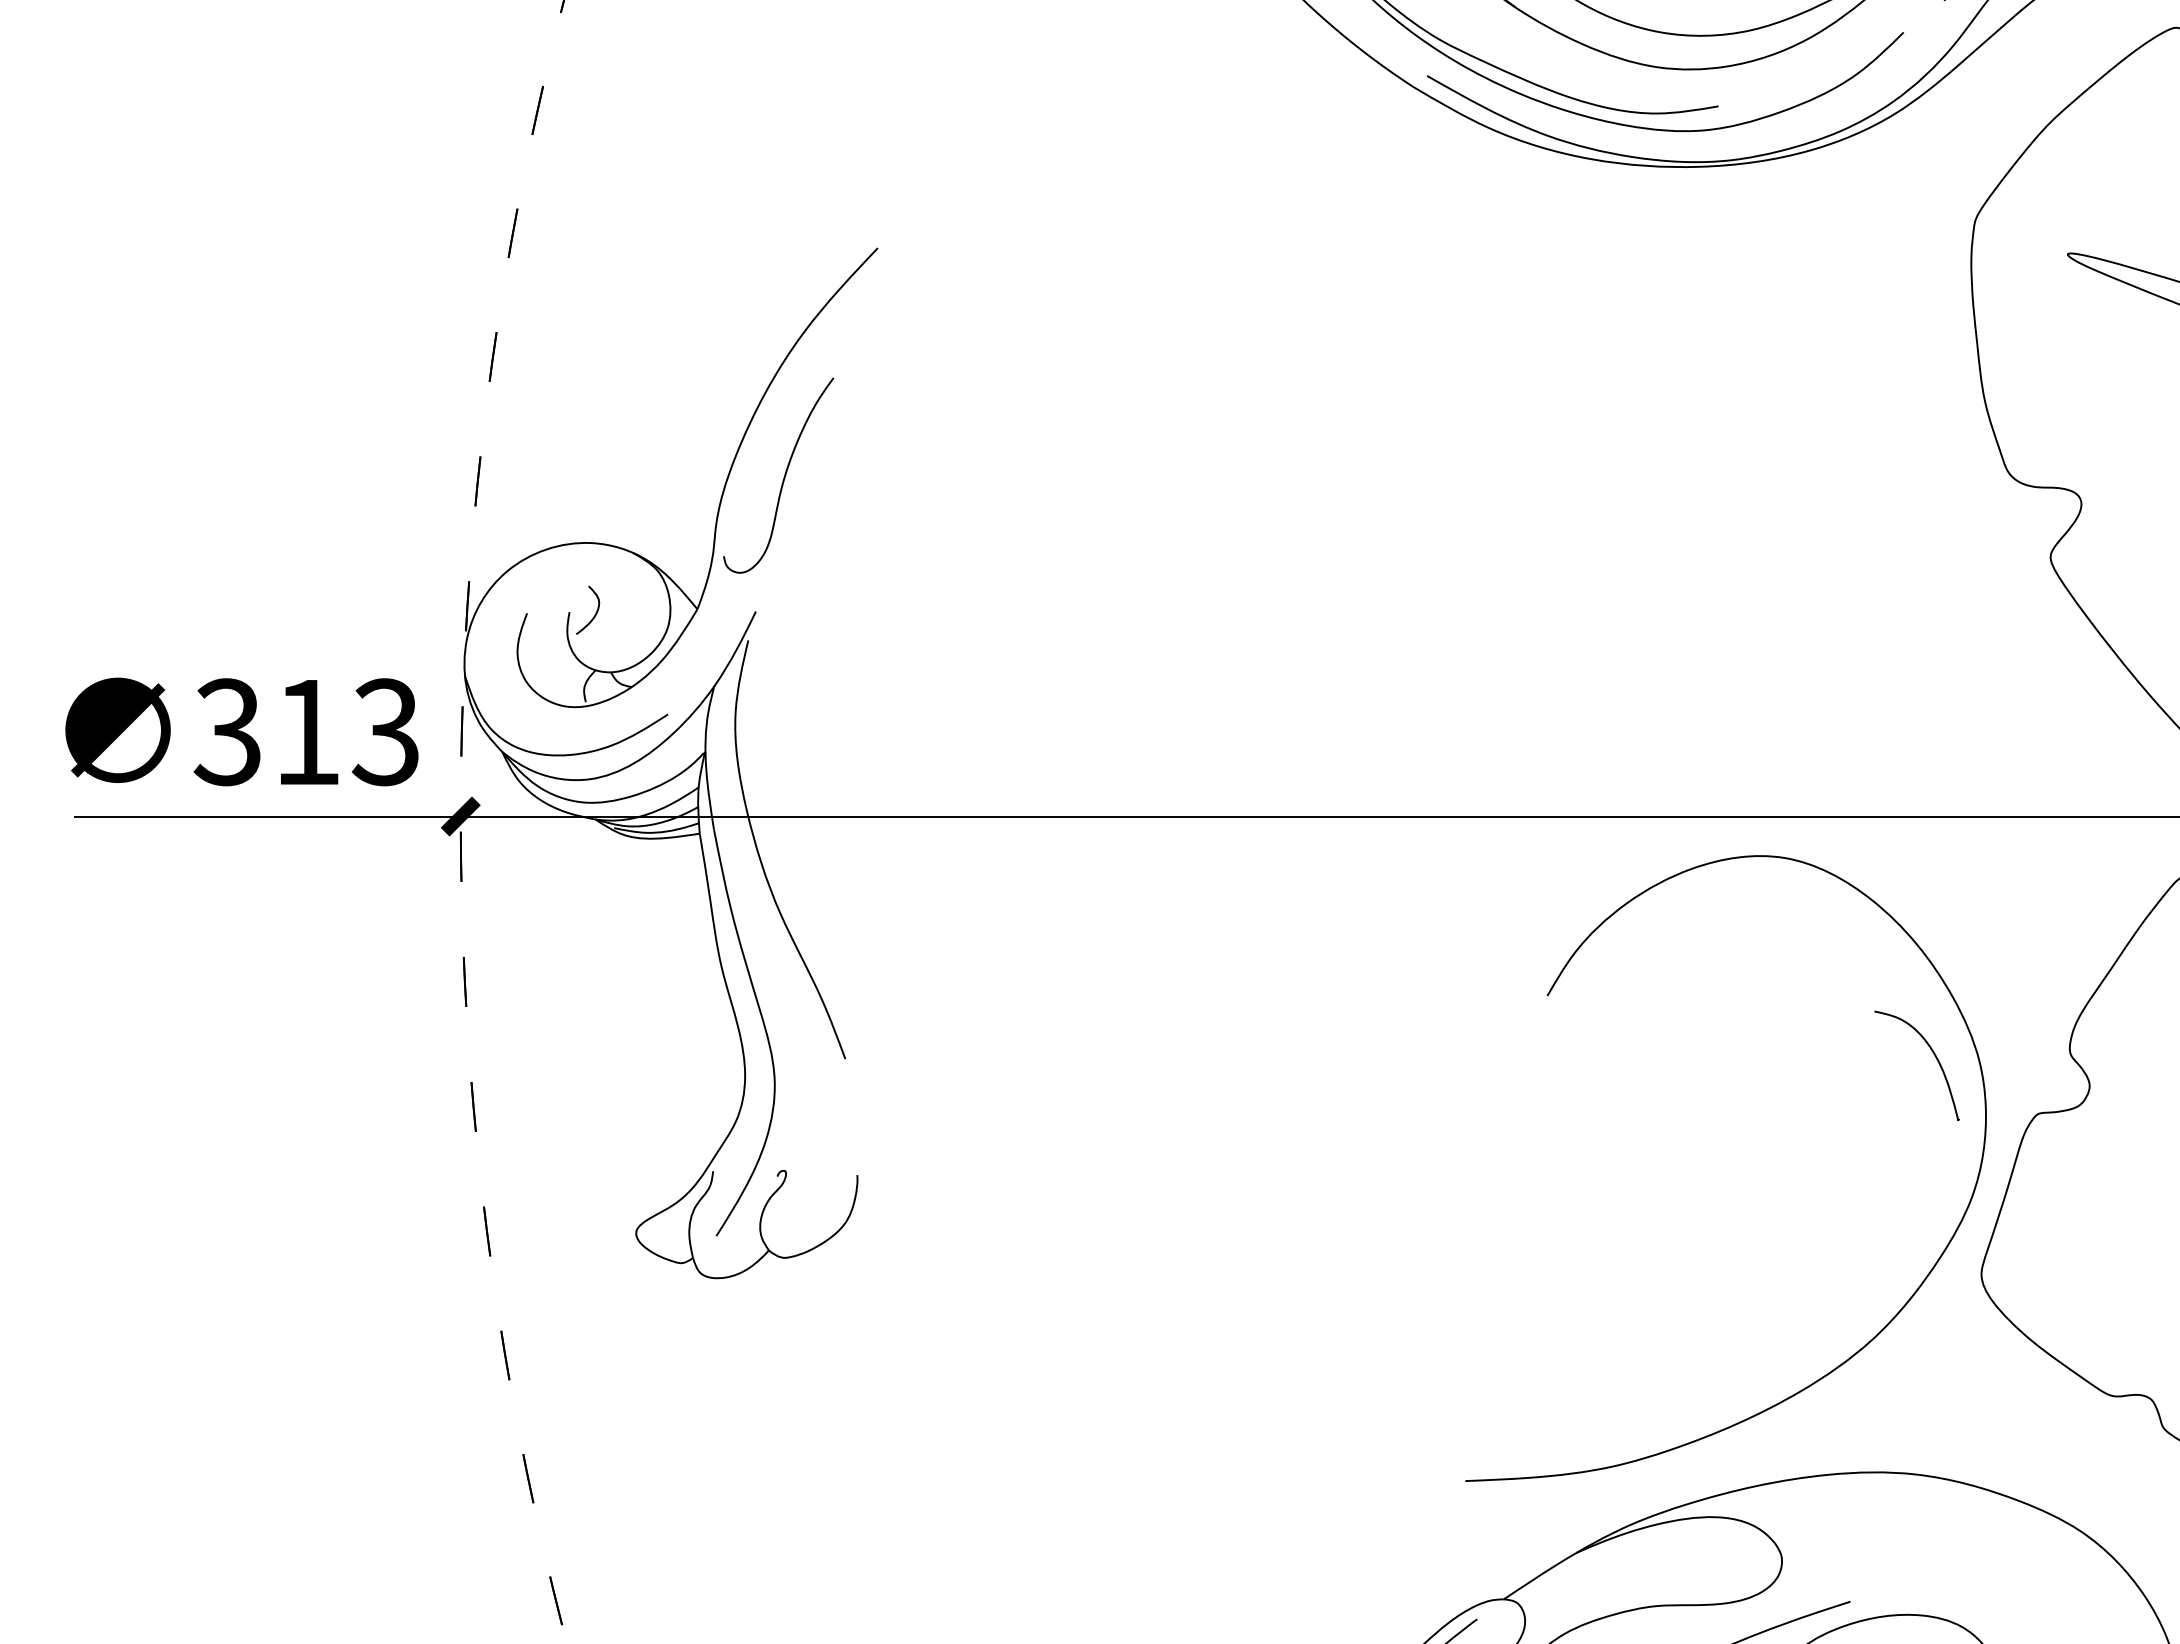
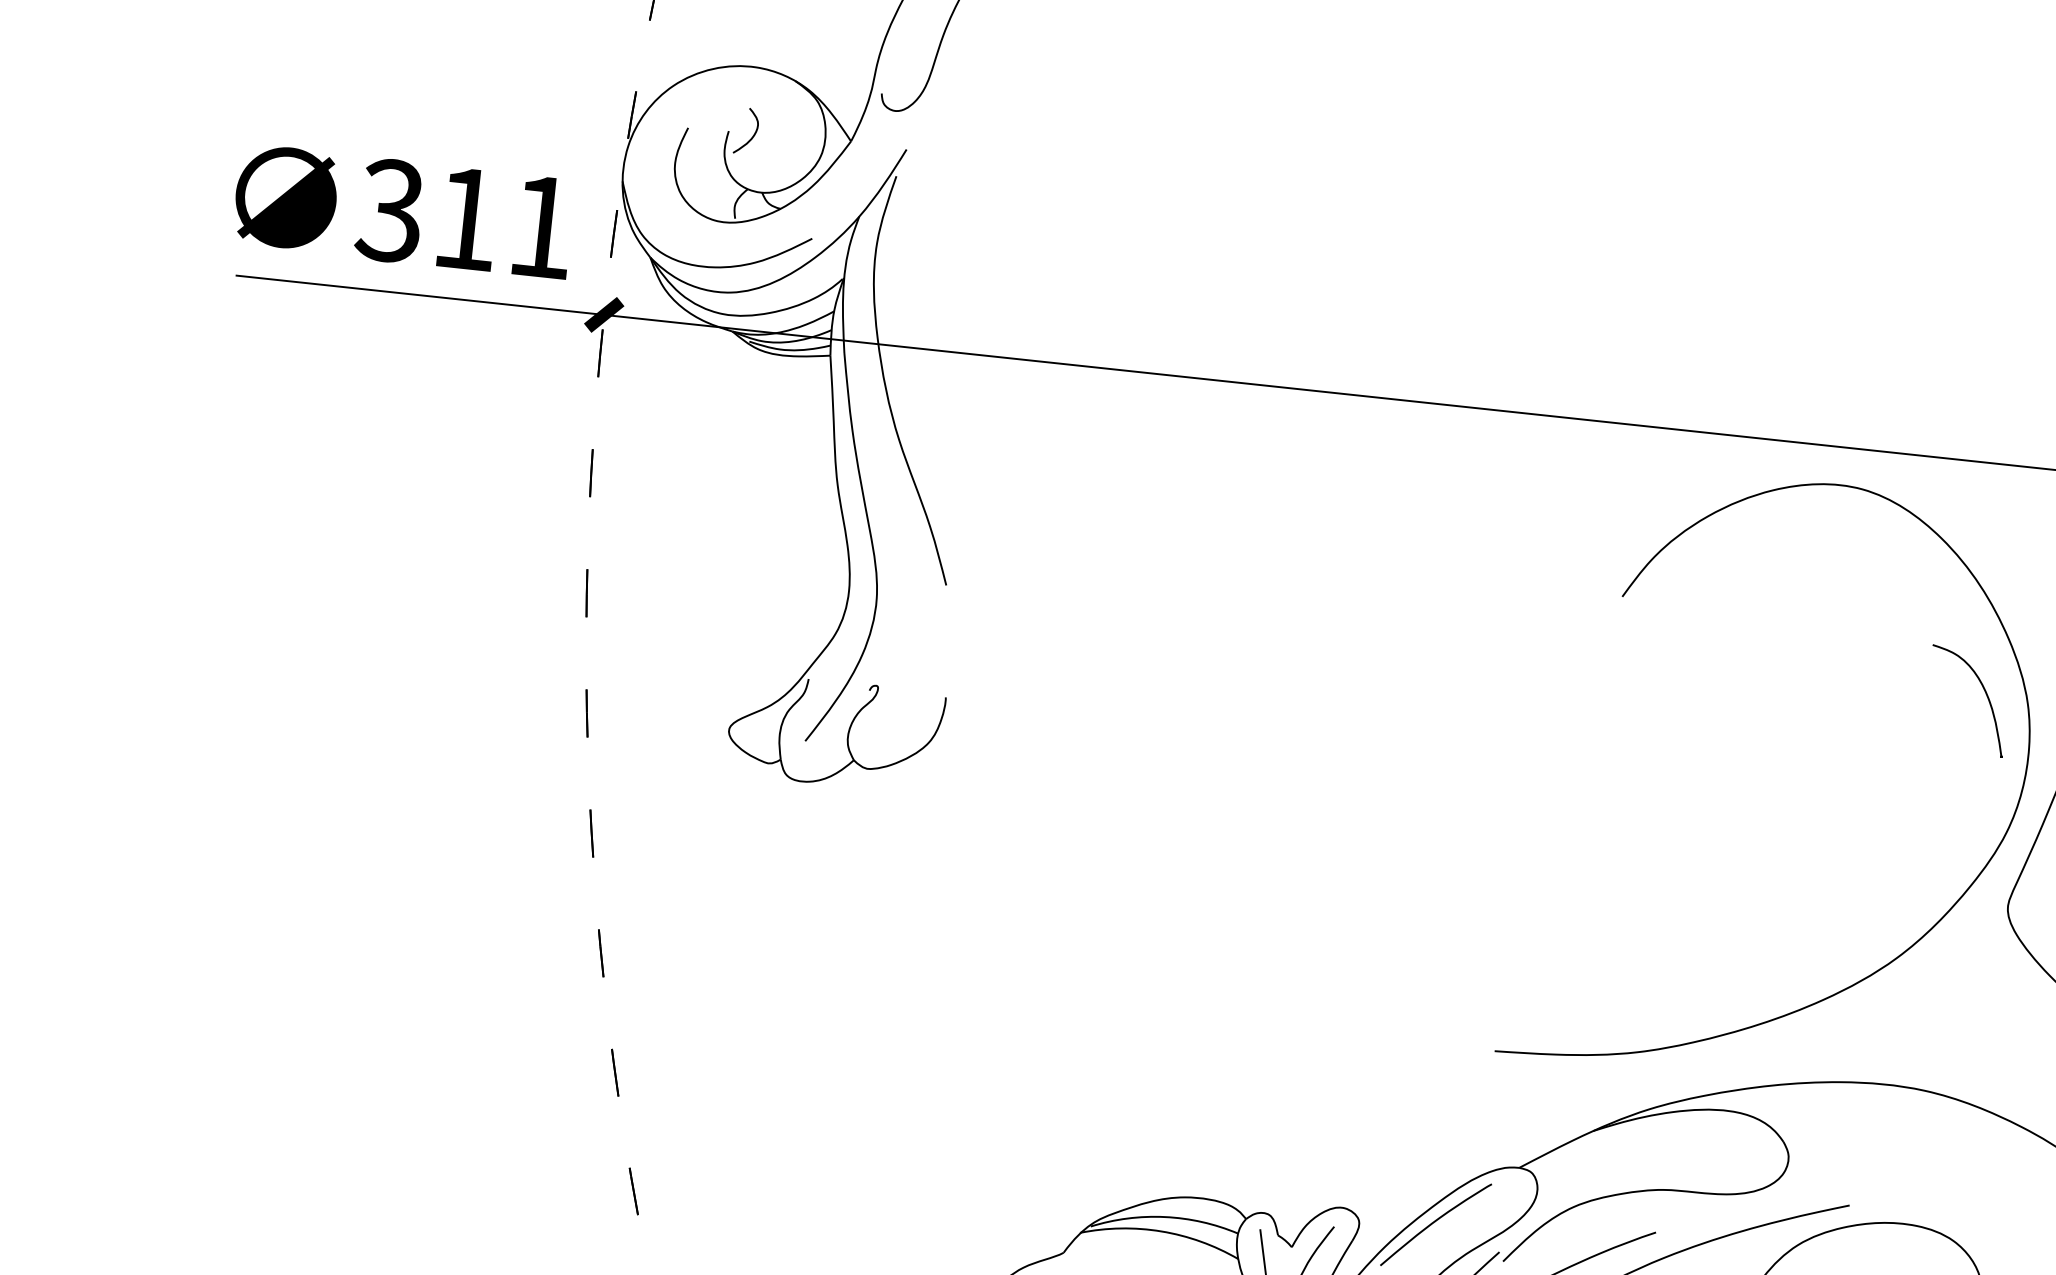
text: (384, 732) -> (540, 227), 313 -> 311

